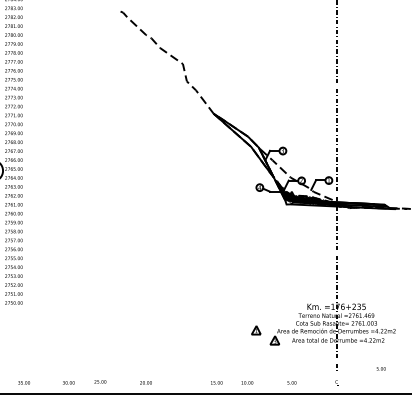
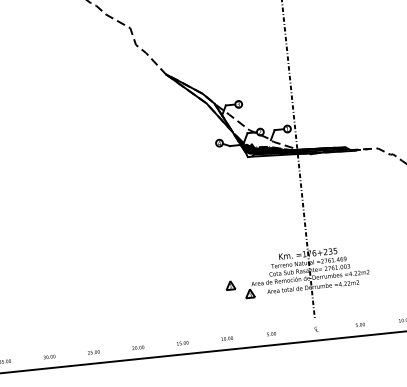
text: (380, 368) -> (359, 324), moved
text: (100, 381) -> (93, 352), moved
text: (145, 382) -> (137, 347), moved
text: (216, 382) -> (182, 342), moved

